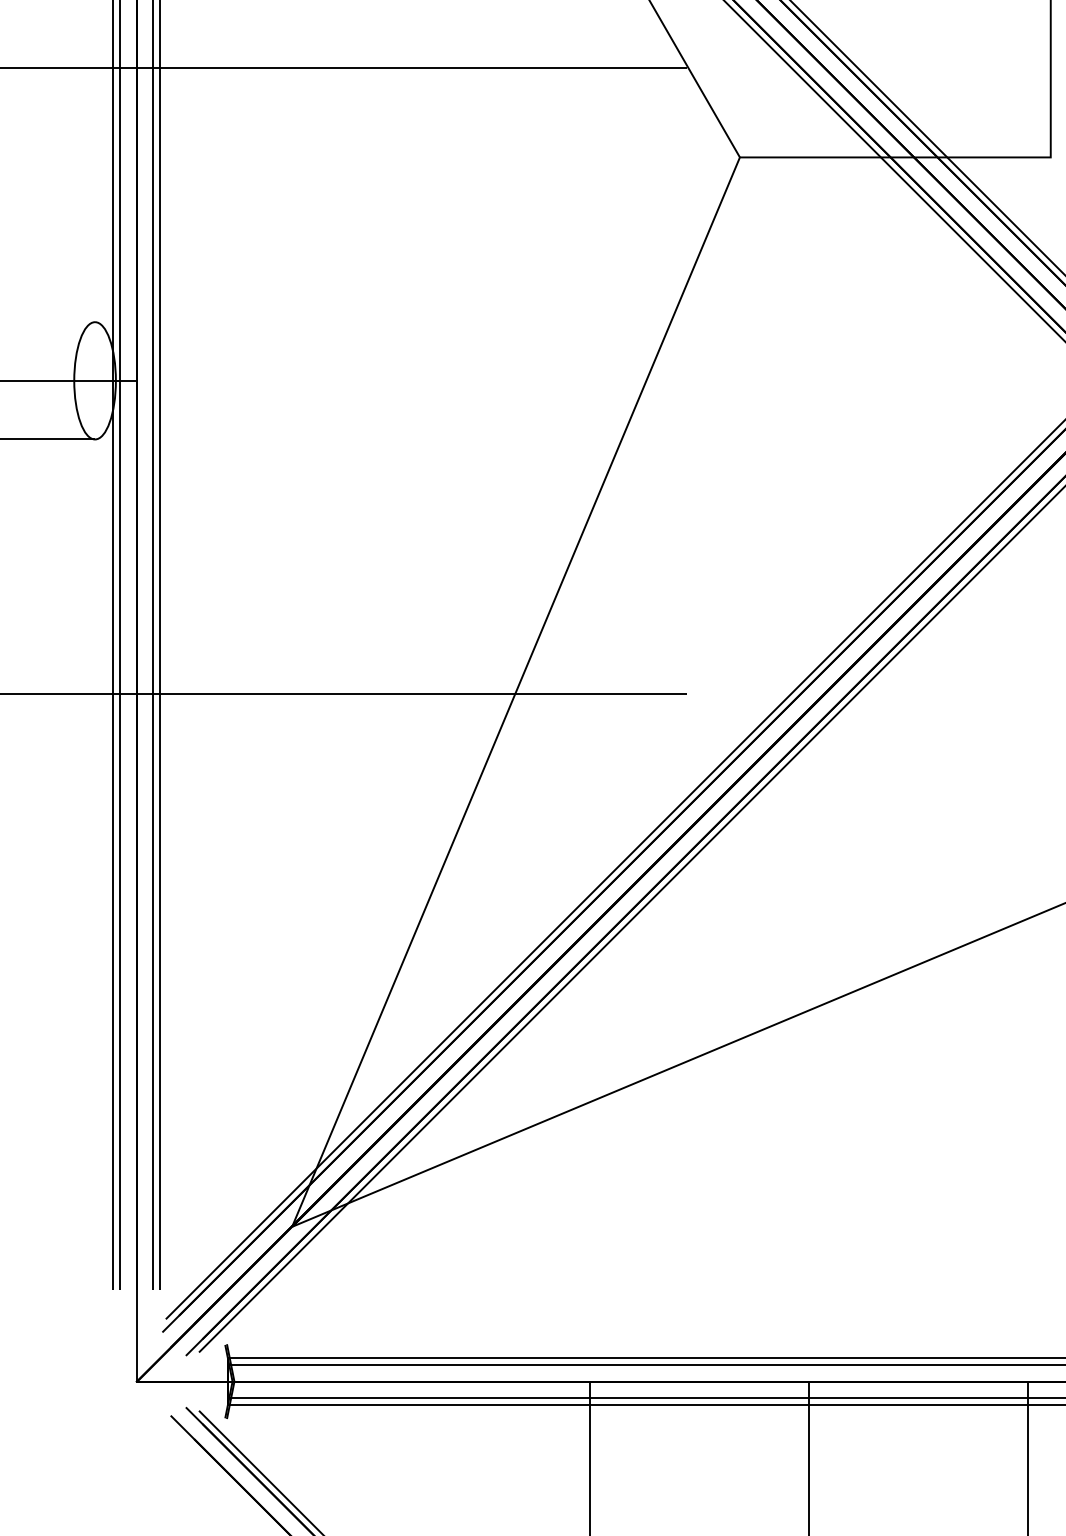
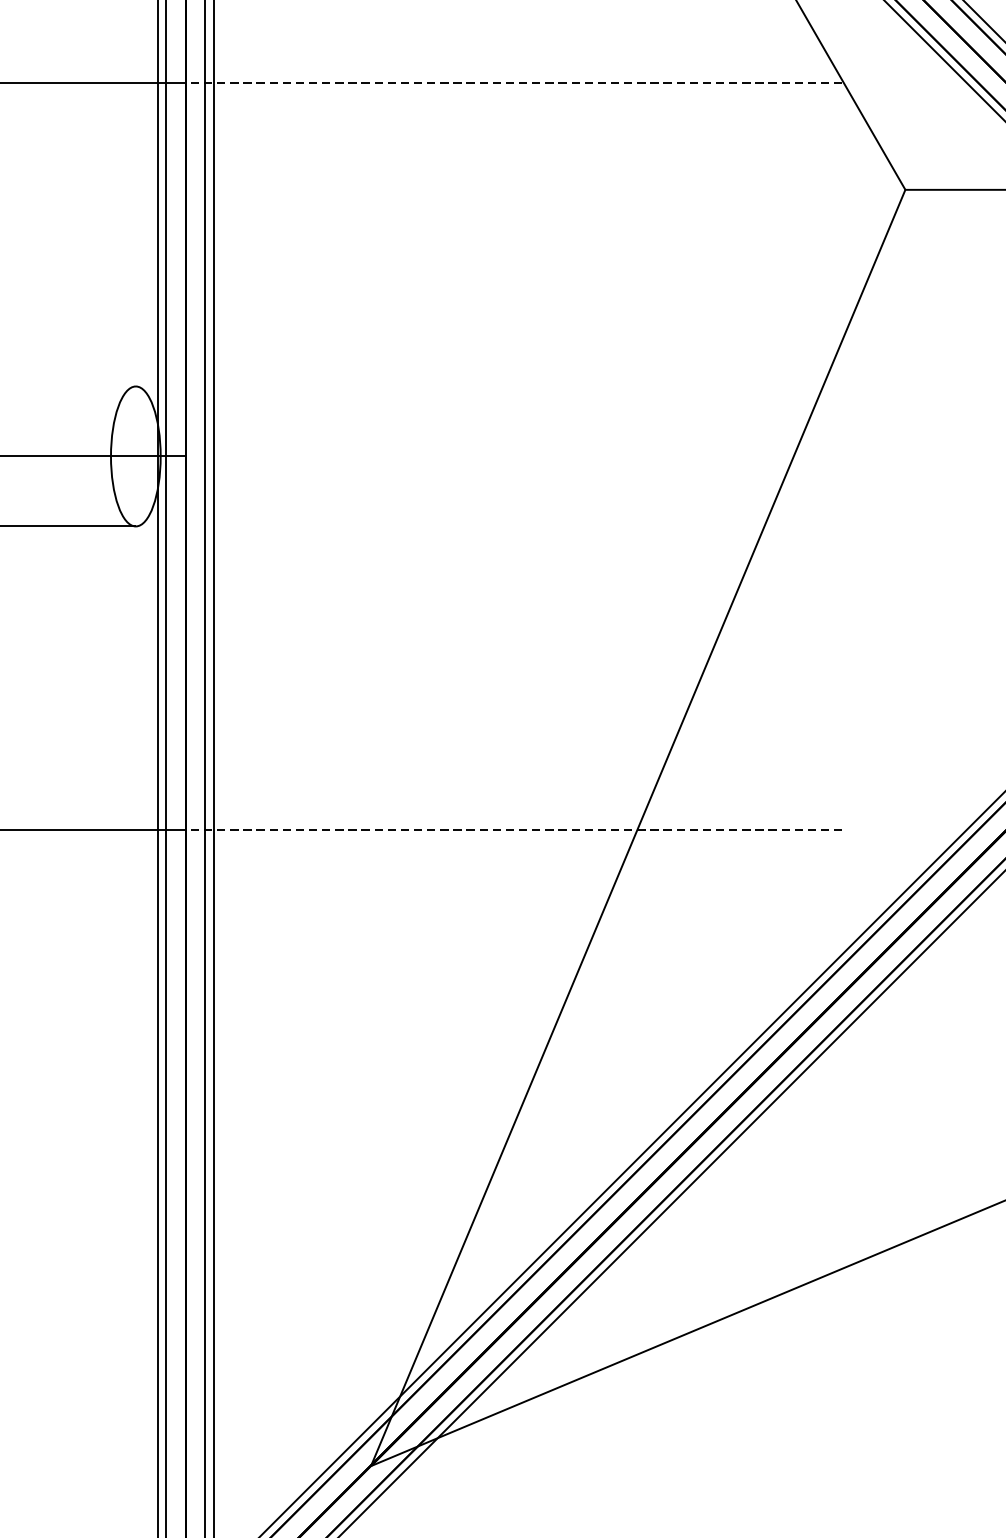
line: (411, 68) -> (513, 83), solid -> dashed
line: (411, 693) -> (513, 829), solid -> dashed

